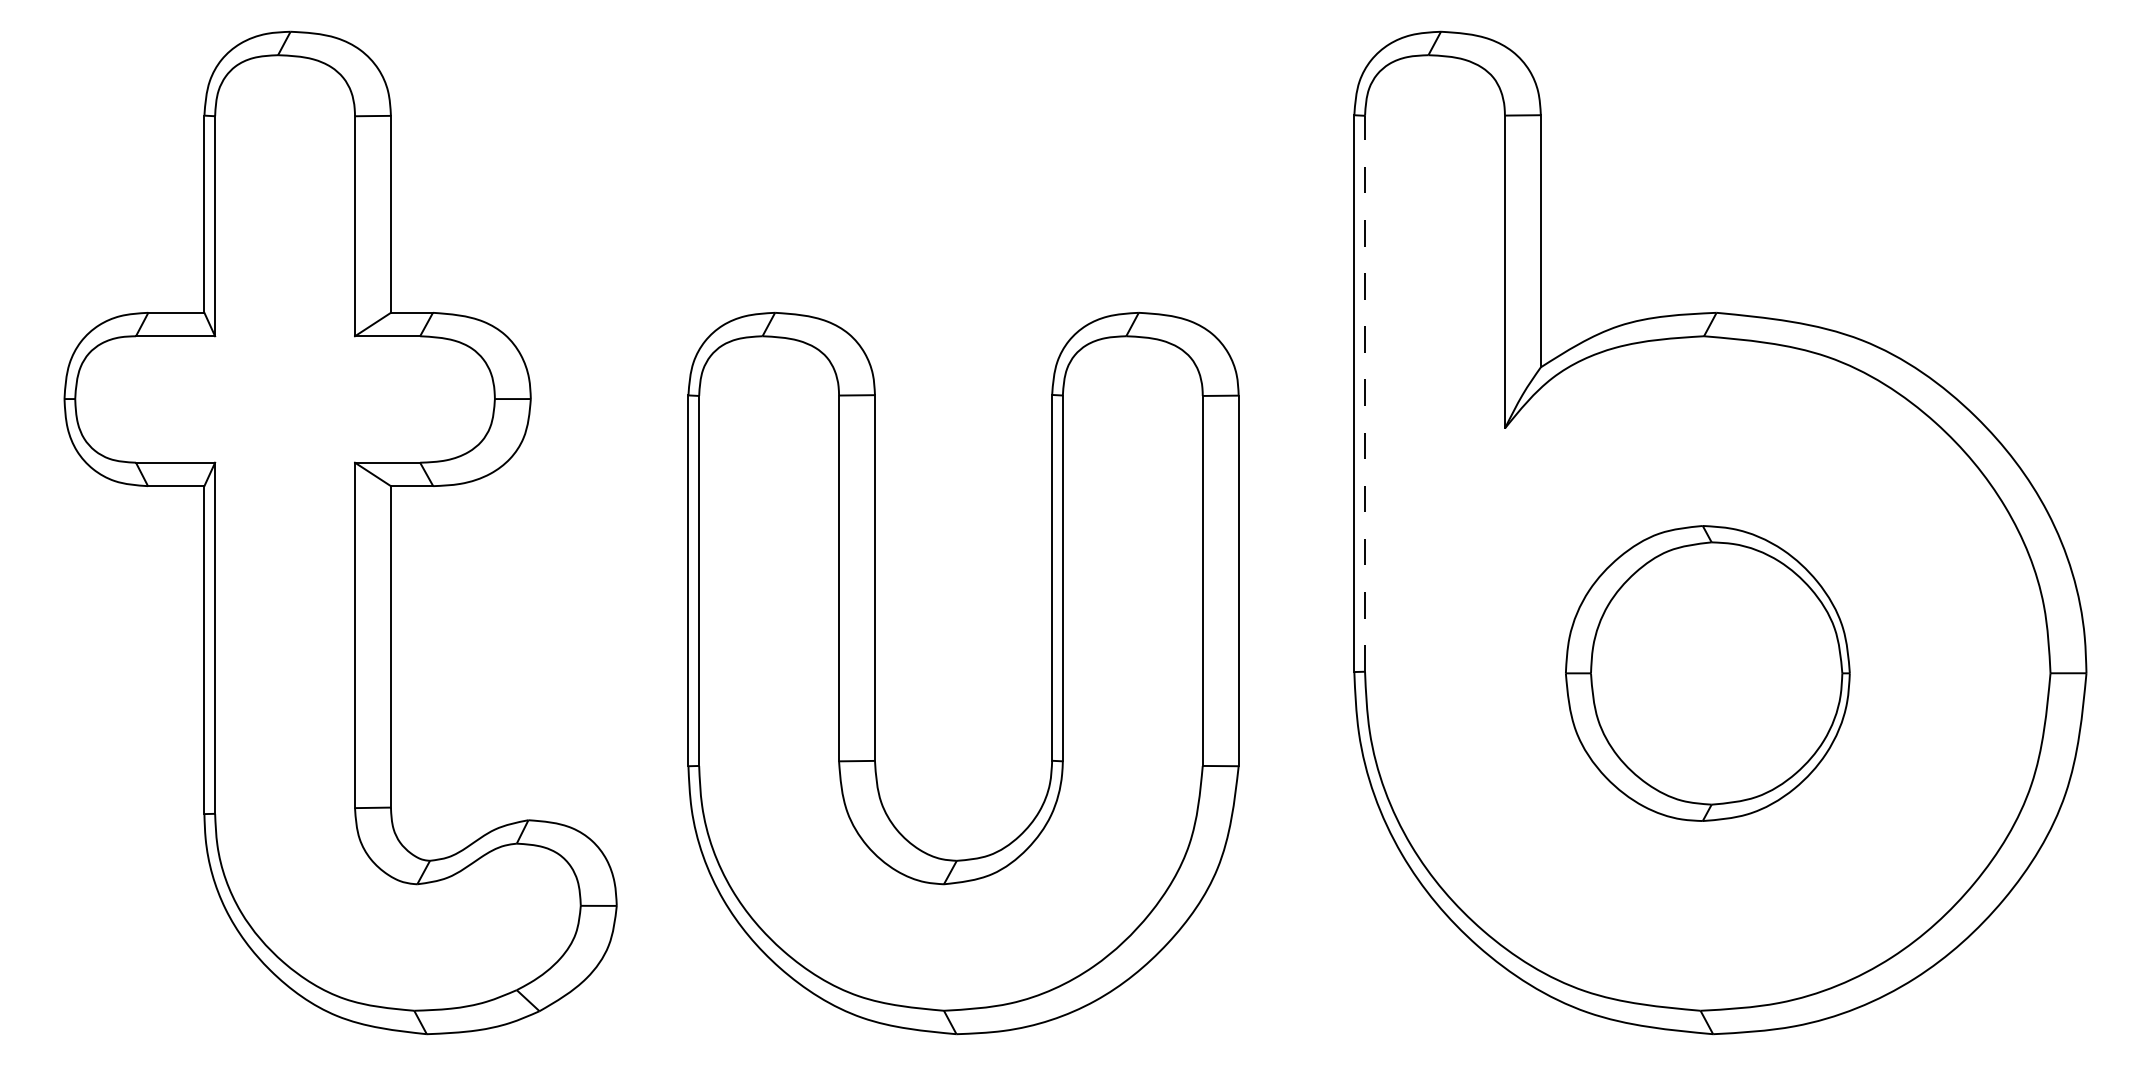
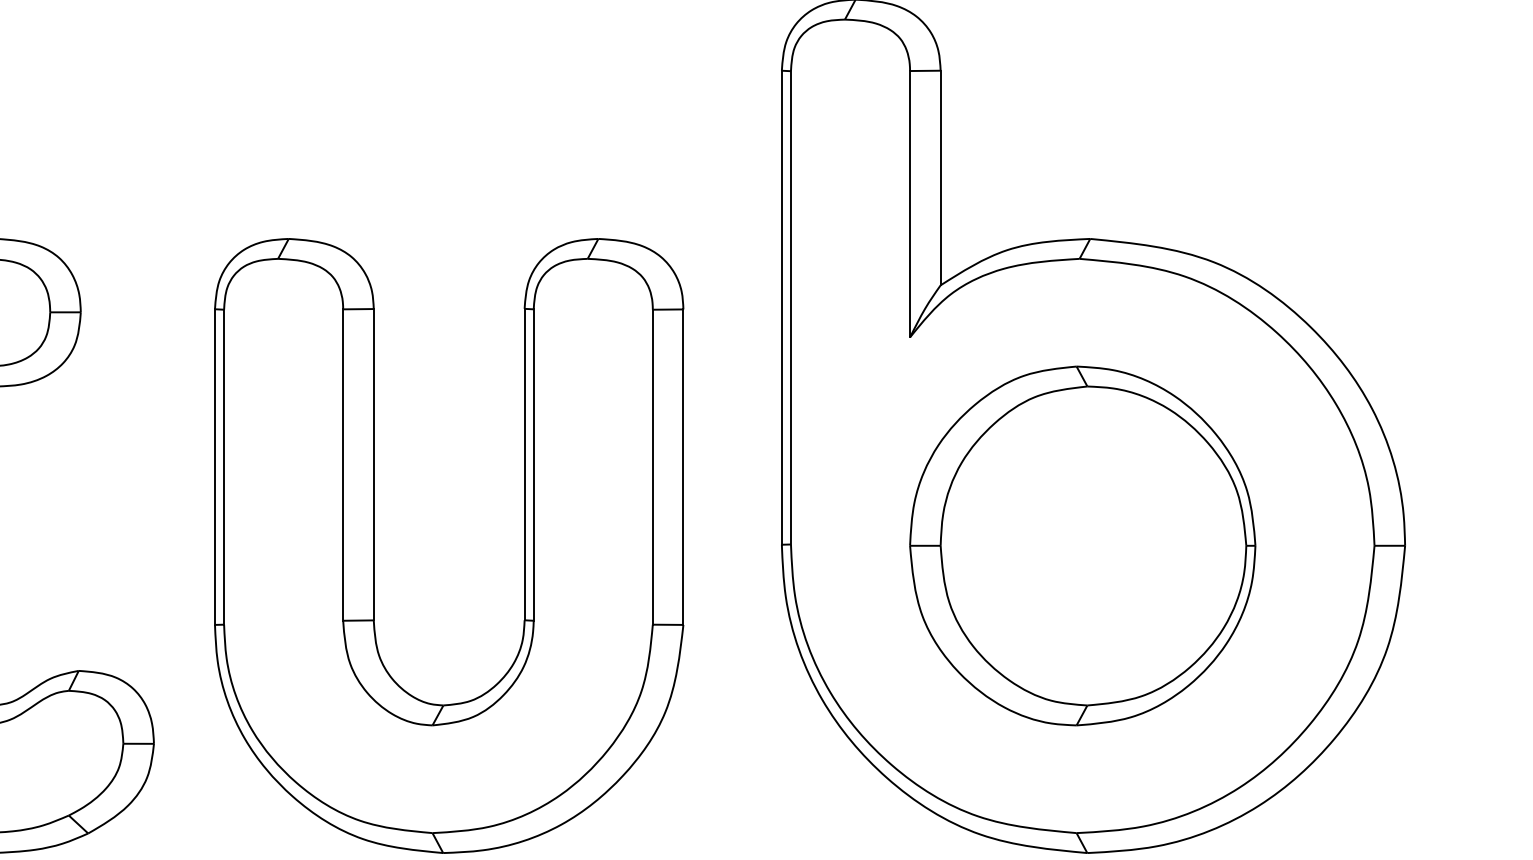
line: (1365, 393) -> (791, 307), dashed -> solid
part: (1707, 673) -> (1082, 545), size x1.43

